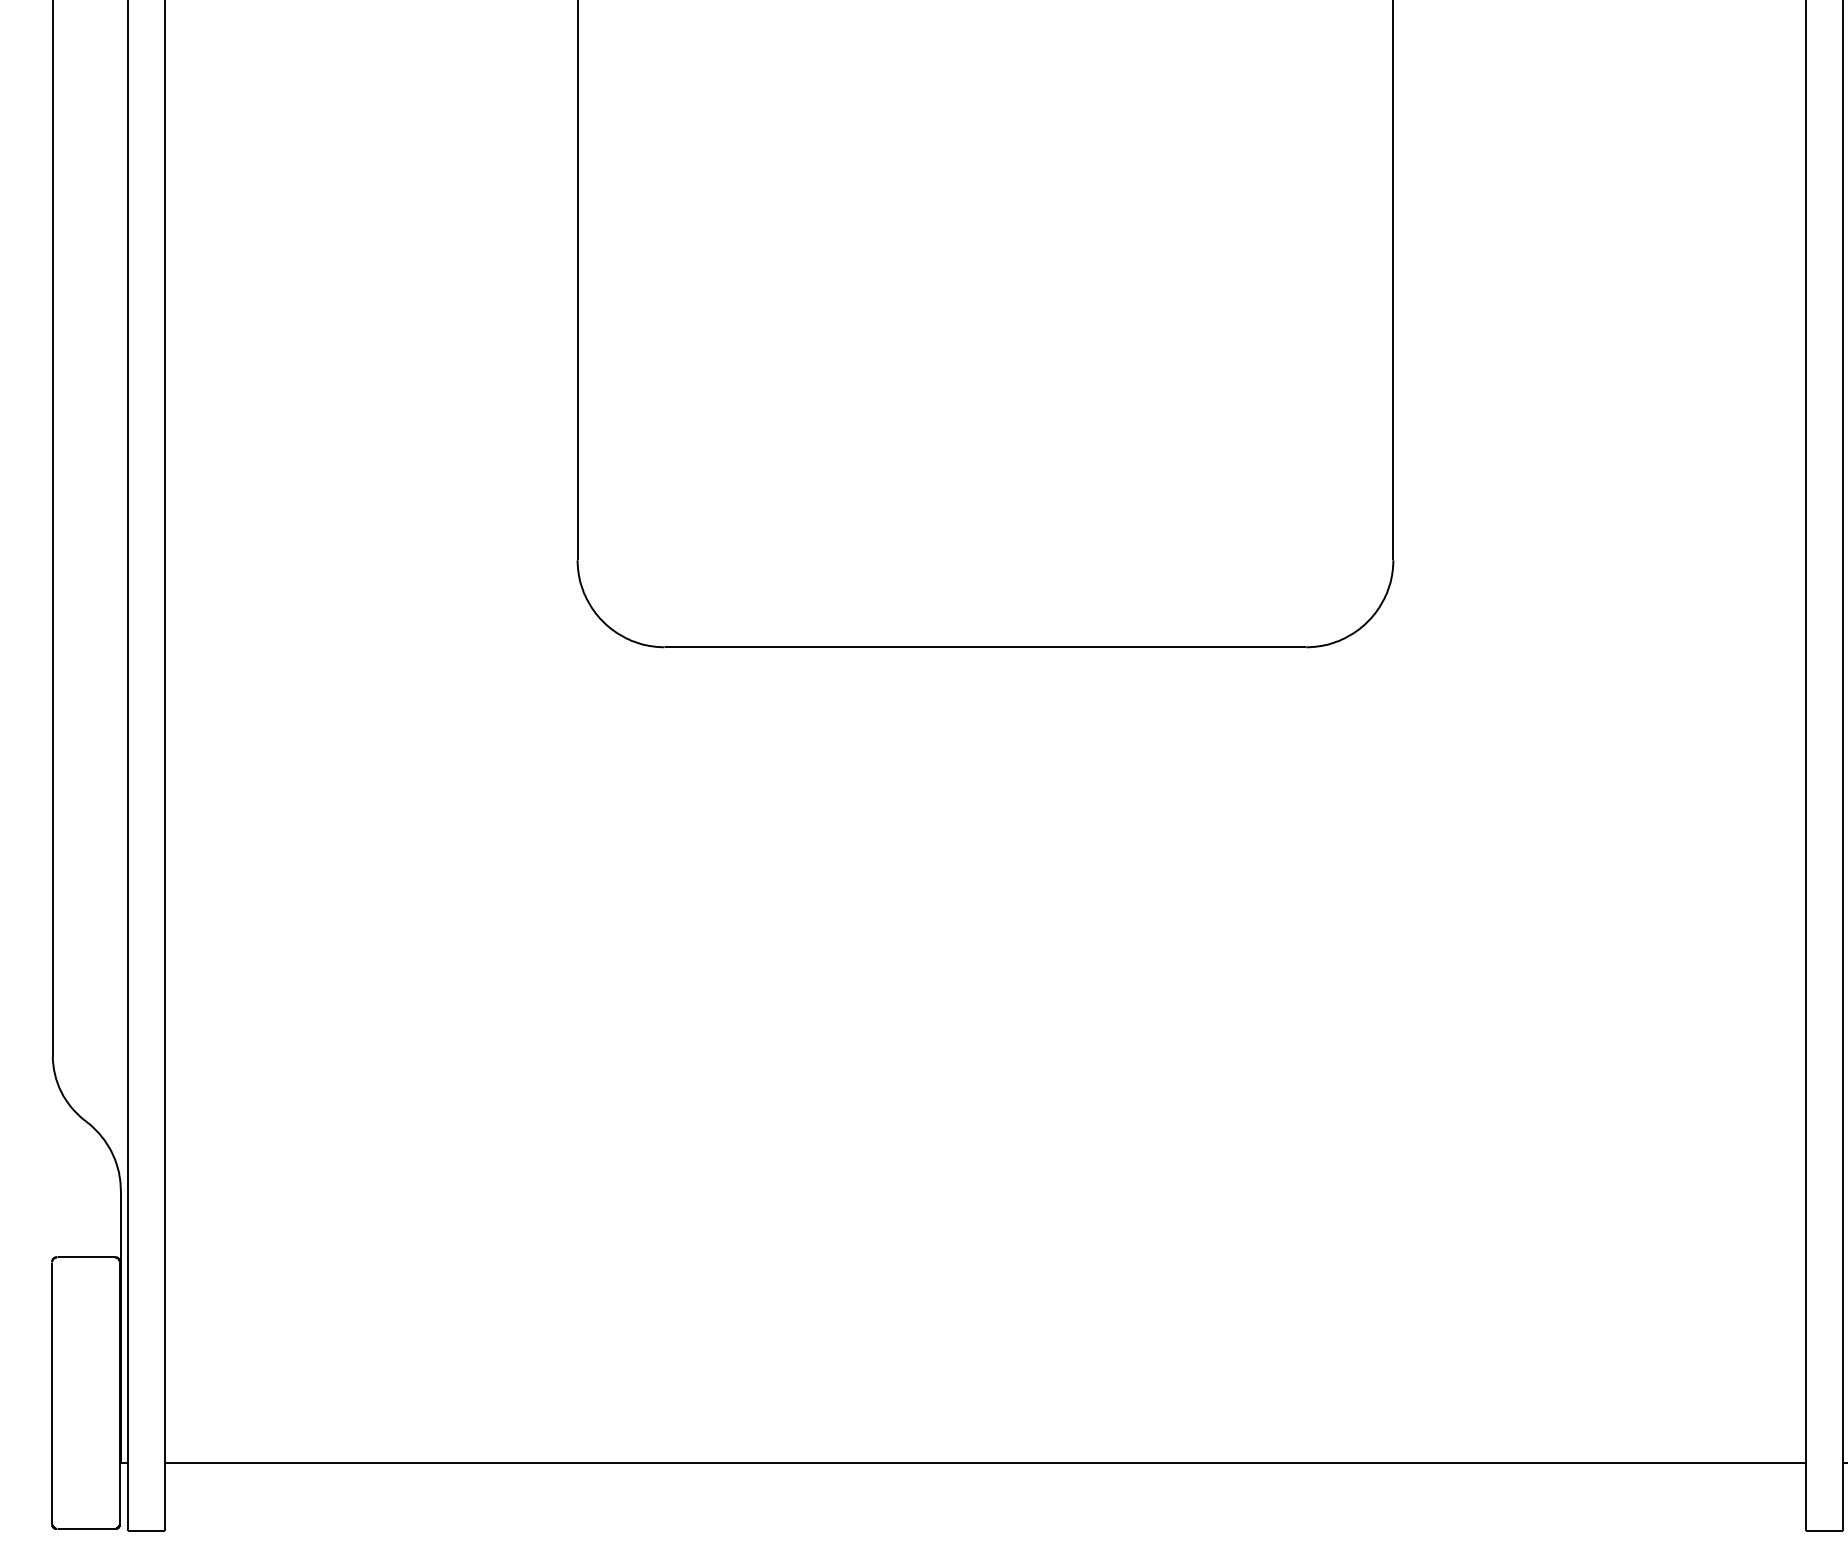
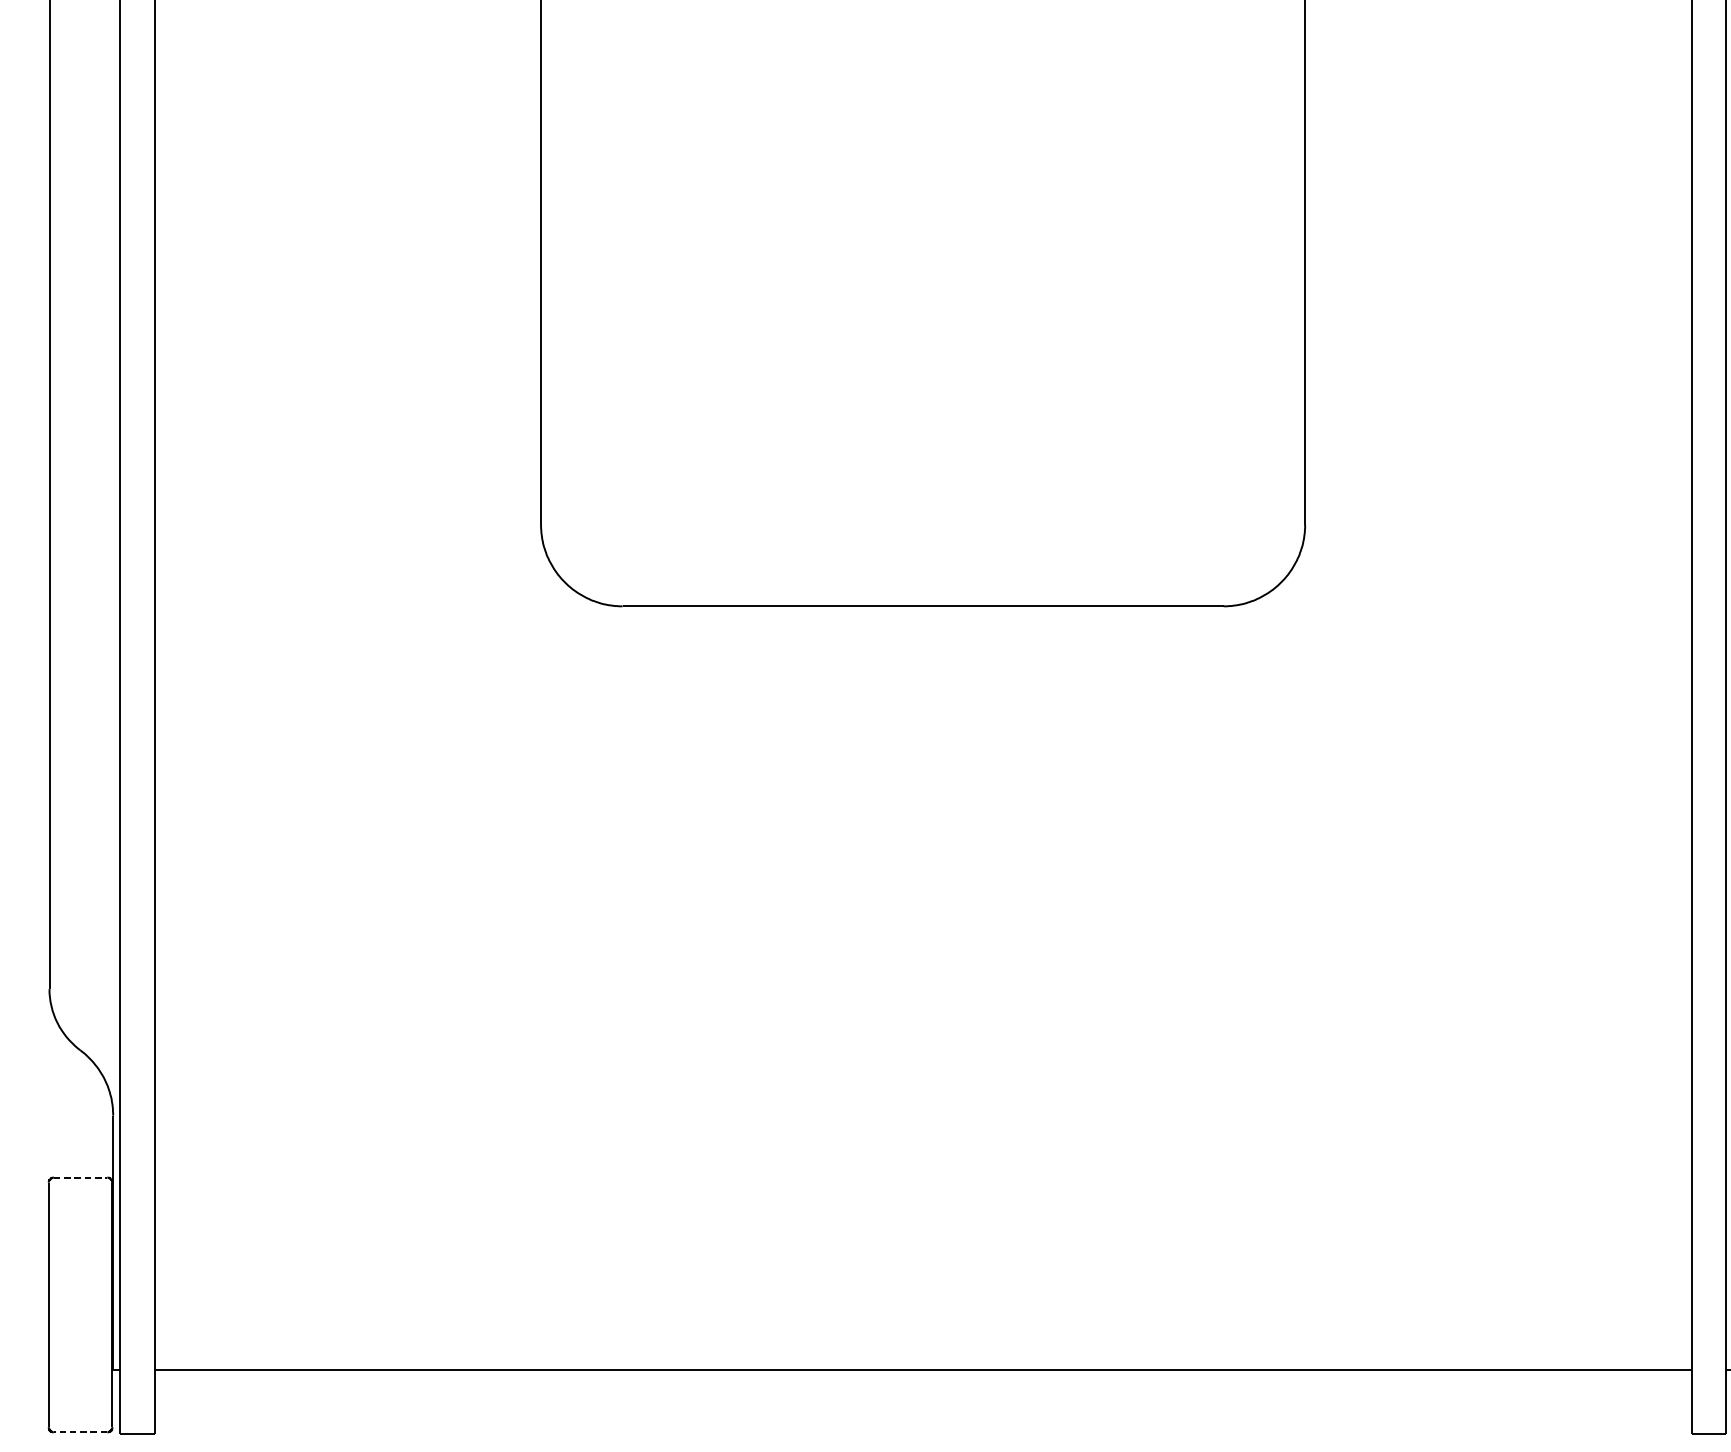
line: (86, 1257) -> (81, 1177), solid -> dashed
line: (86, 1529) -> (81, 1432), solid -> dashed

